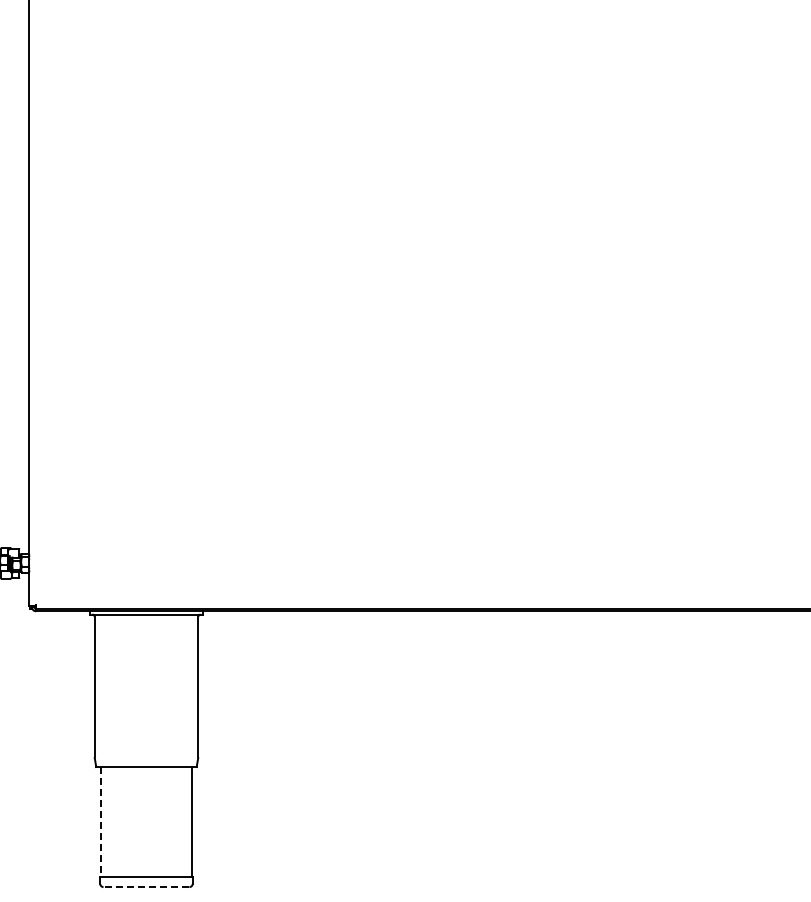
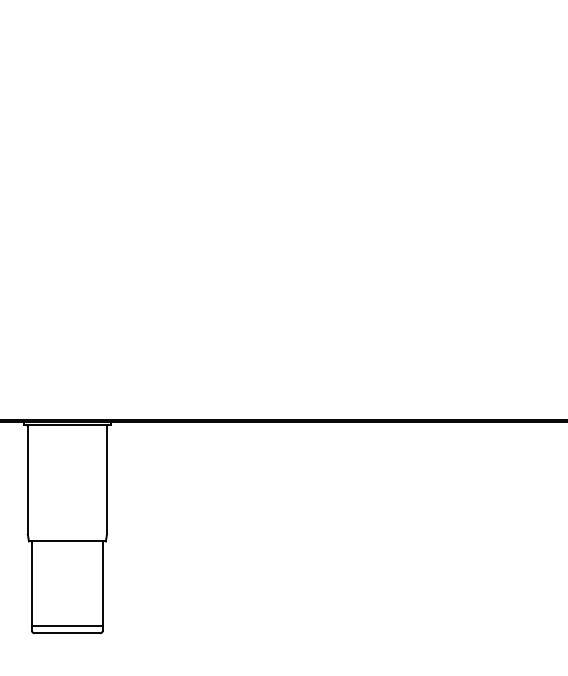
line: (100, 822) -> (32, 583), dashed -> solid
line: (146, 887) -> (67, 633), dashed -> solid

